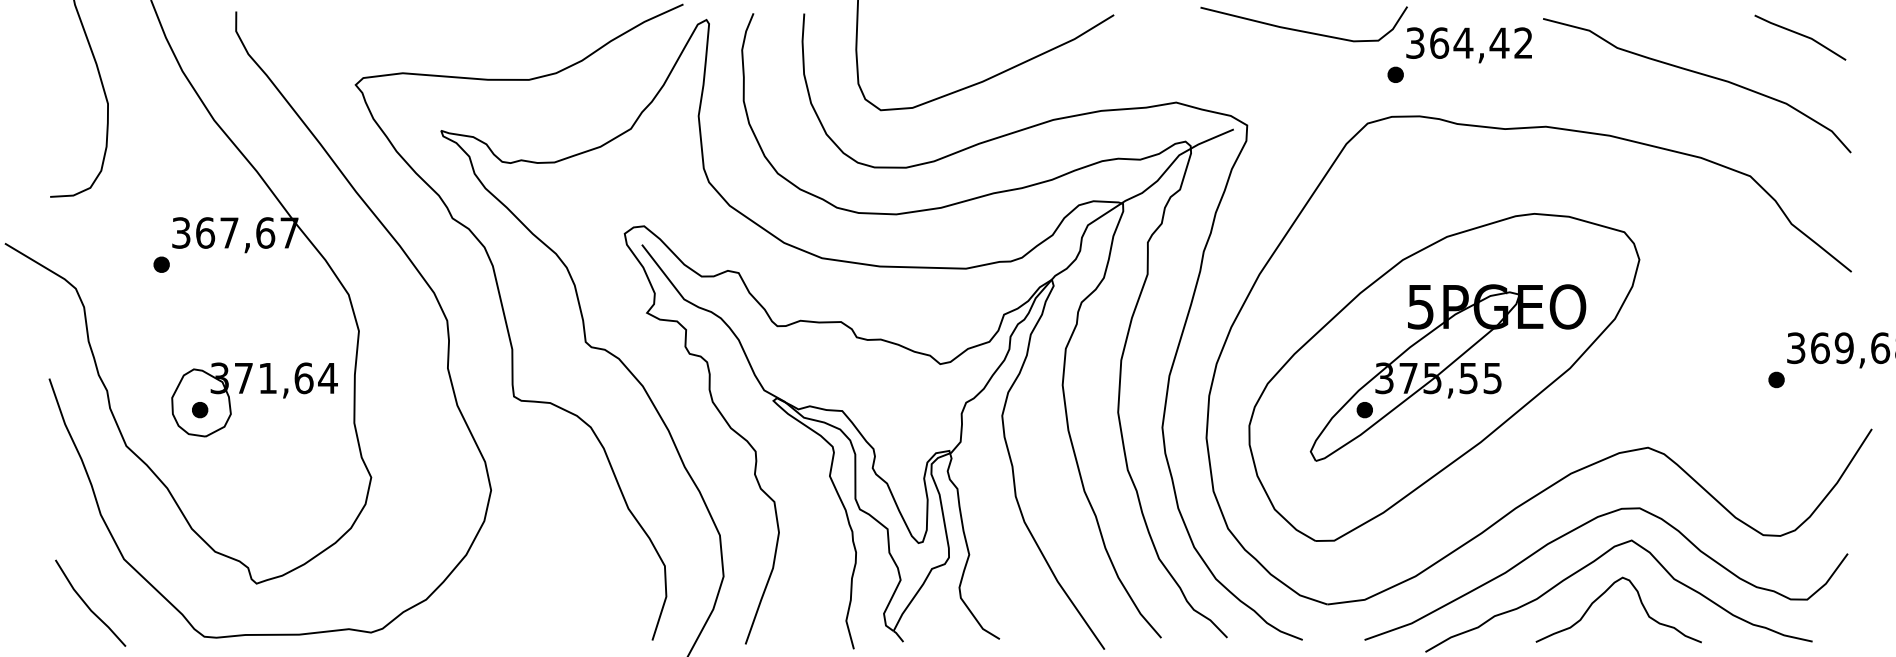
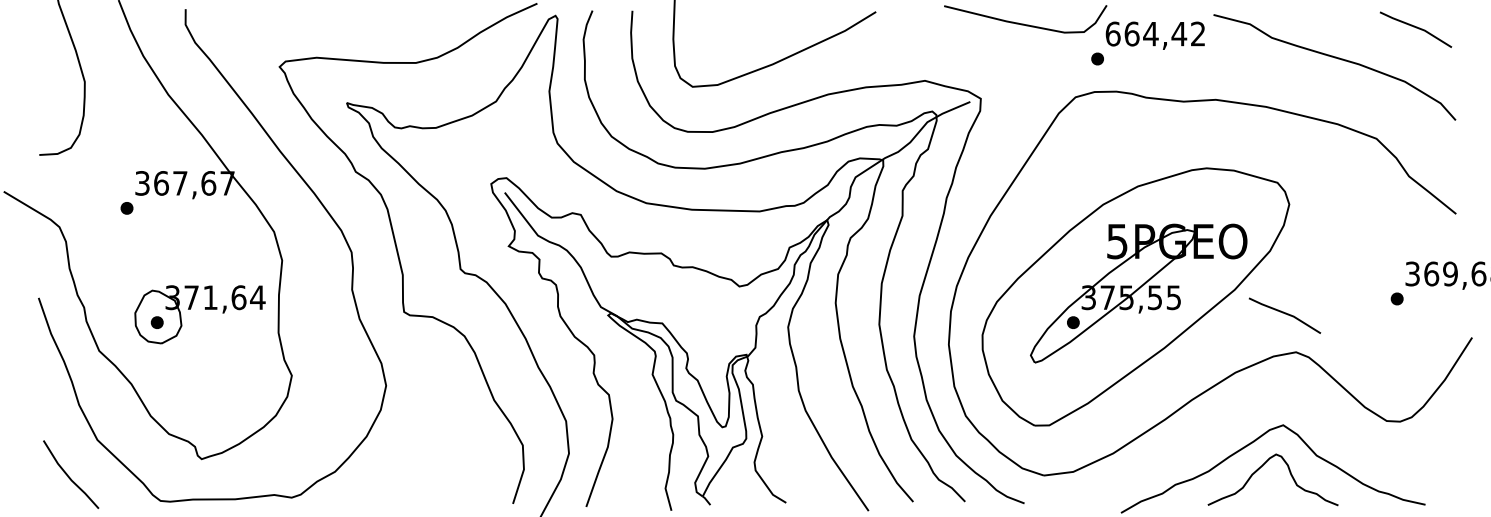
text: (1414, 42) -> (1112, 33), 364,42 -> 664,42
line: (1634, 399) -> (1285, 314), added
curve: (1582, 526) -> (1244, 414), removed

